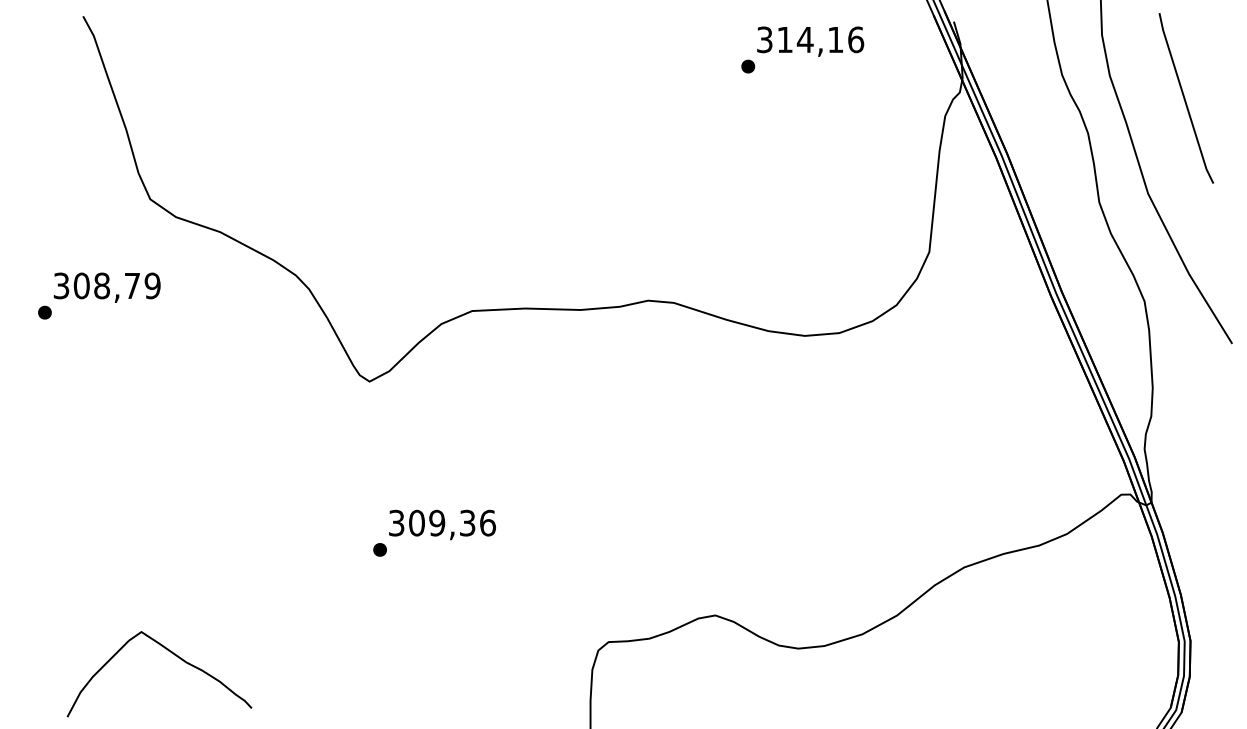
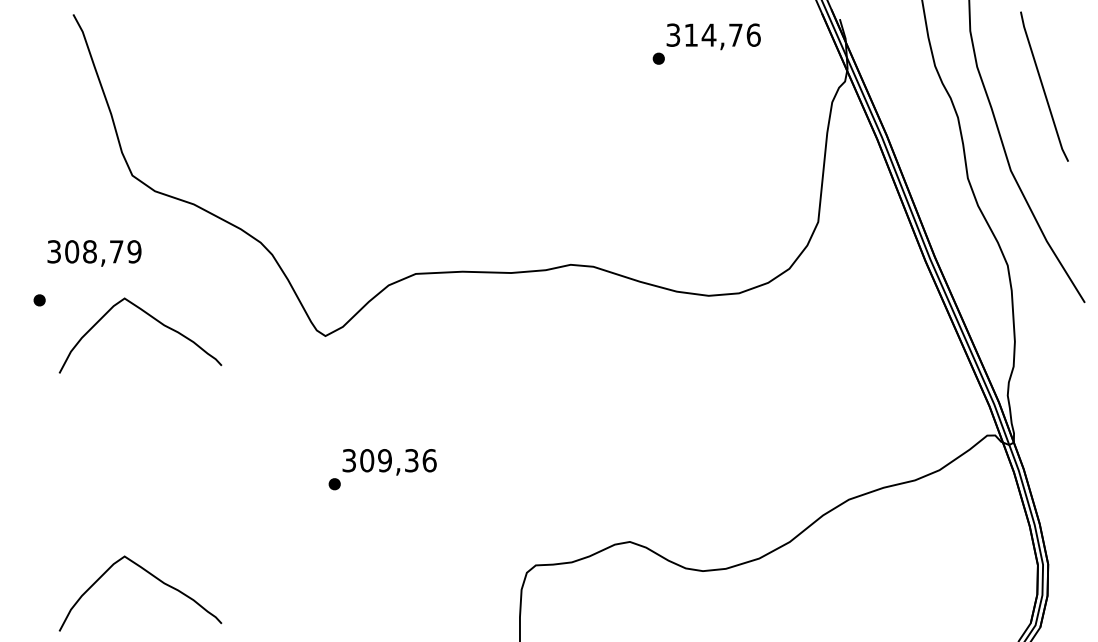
text: (835, 39) -> (735, 34), 314,16 -> 314,76
part: (44, 312) -> (39, 300), moved
curve: (173, 361) -> (152, 318), added

